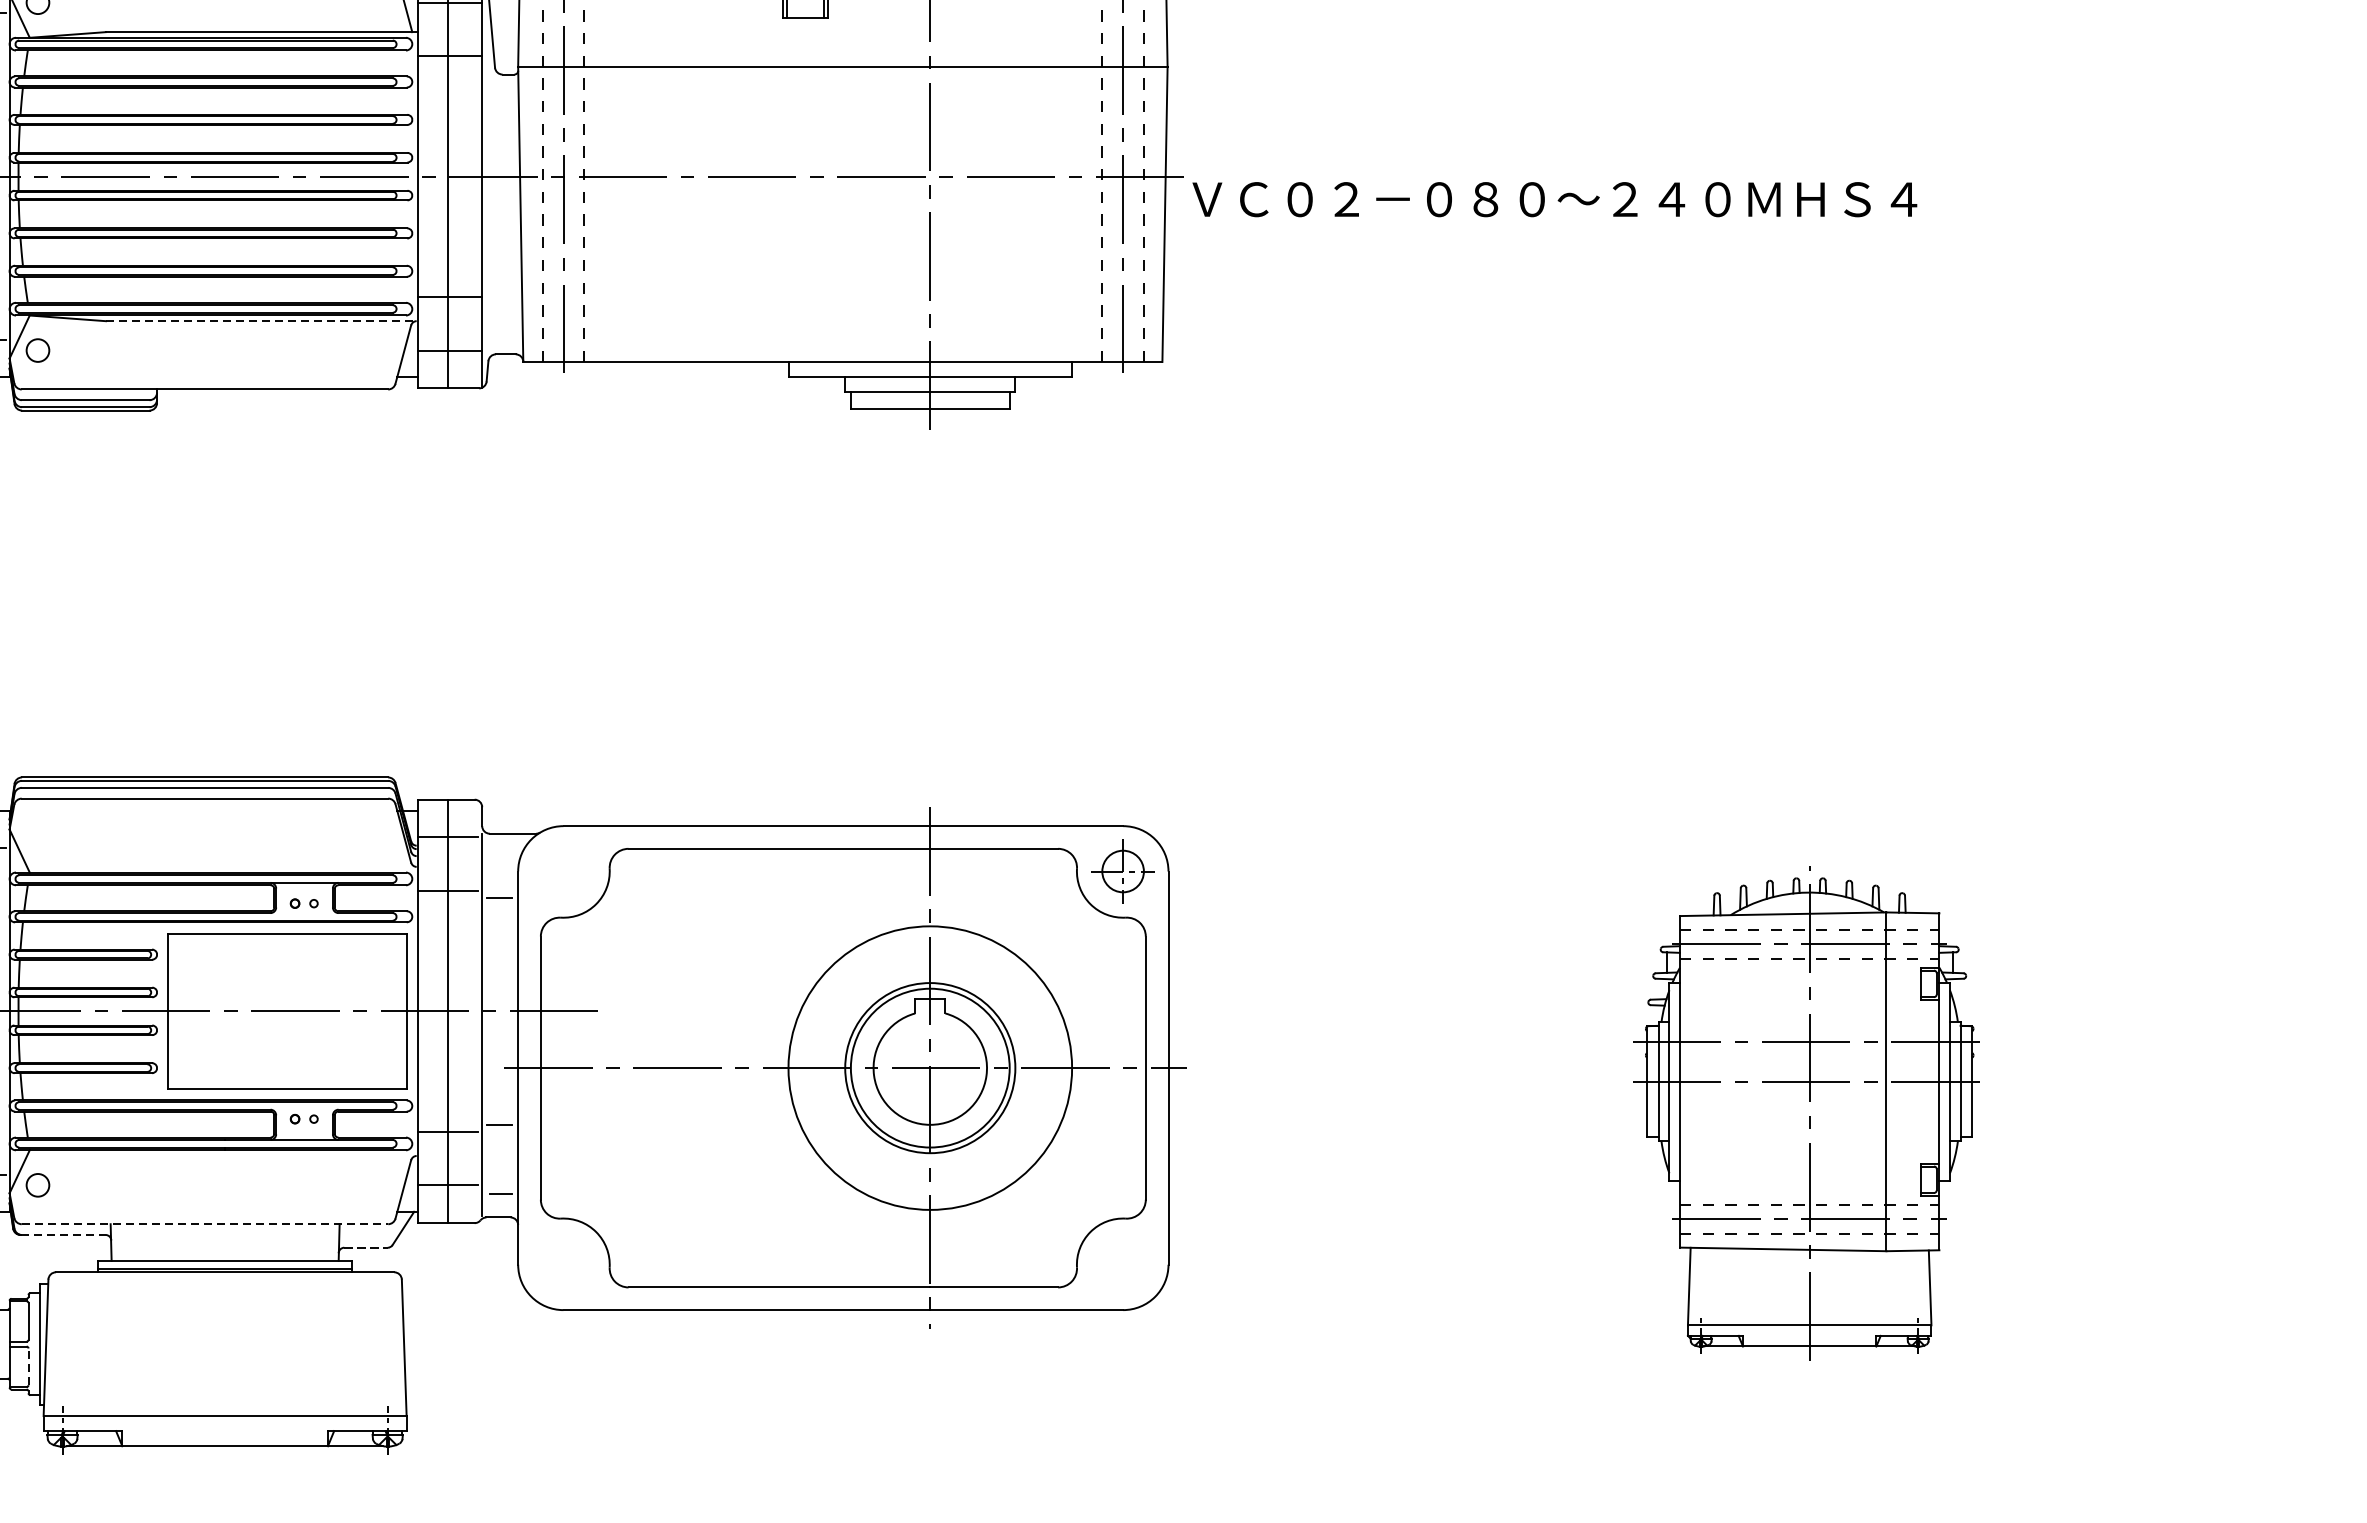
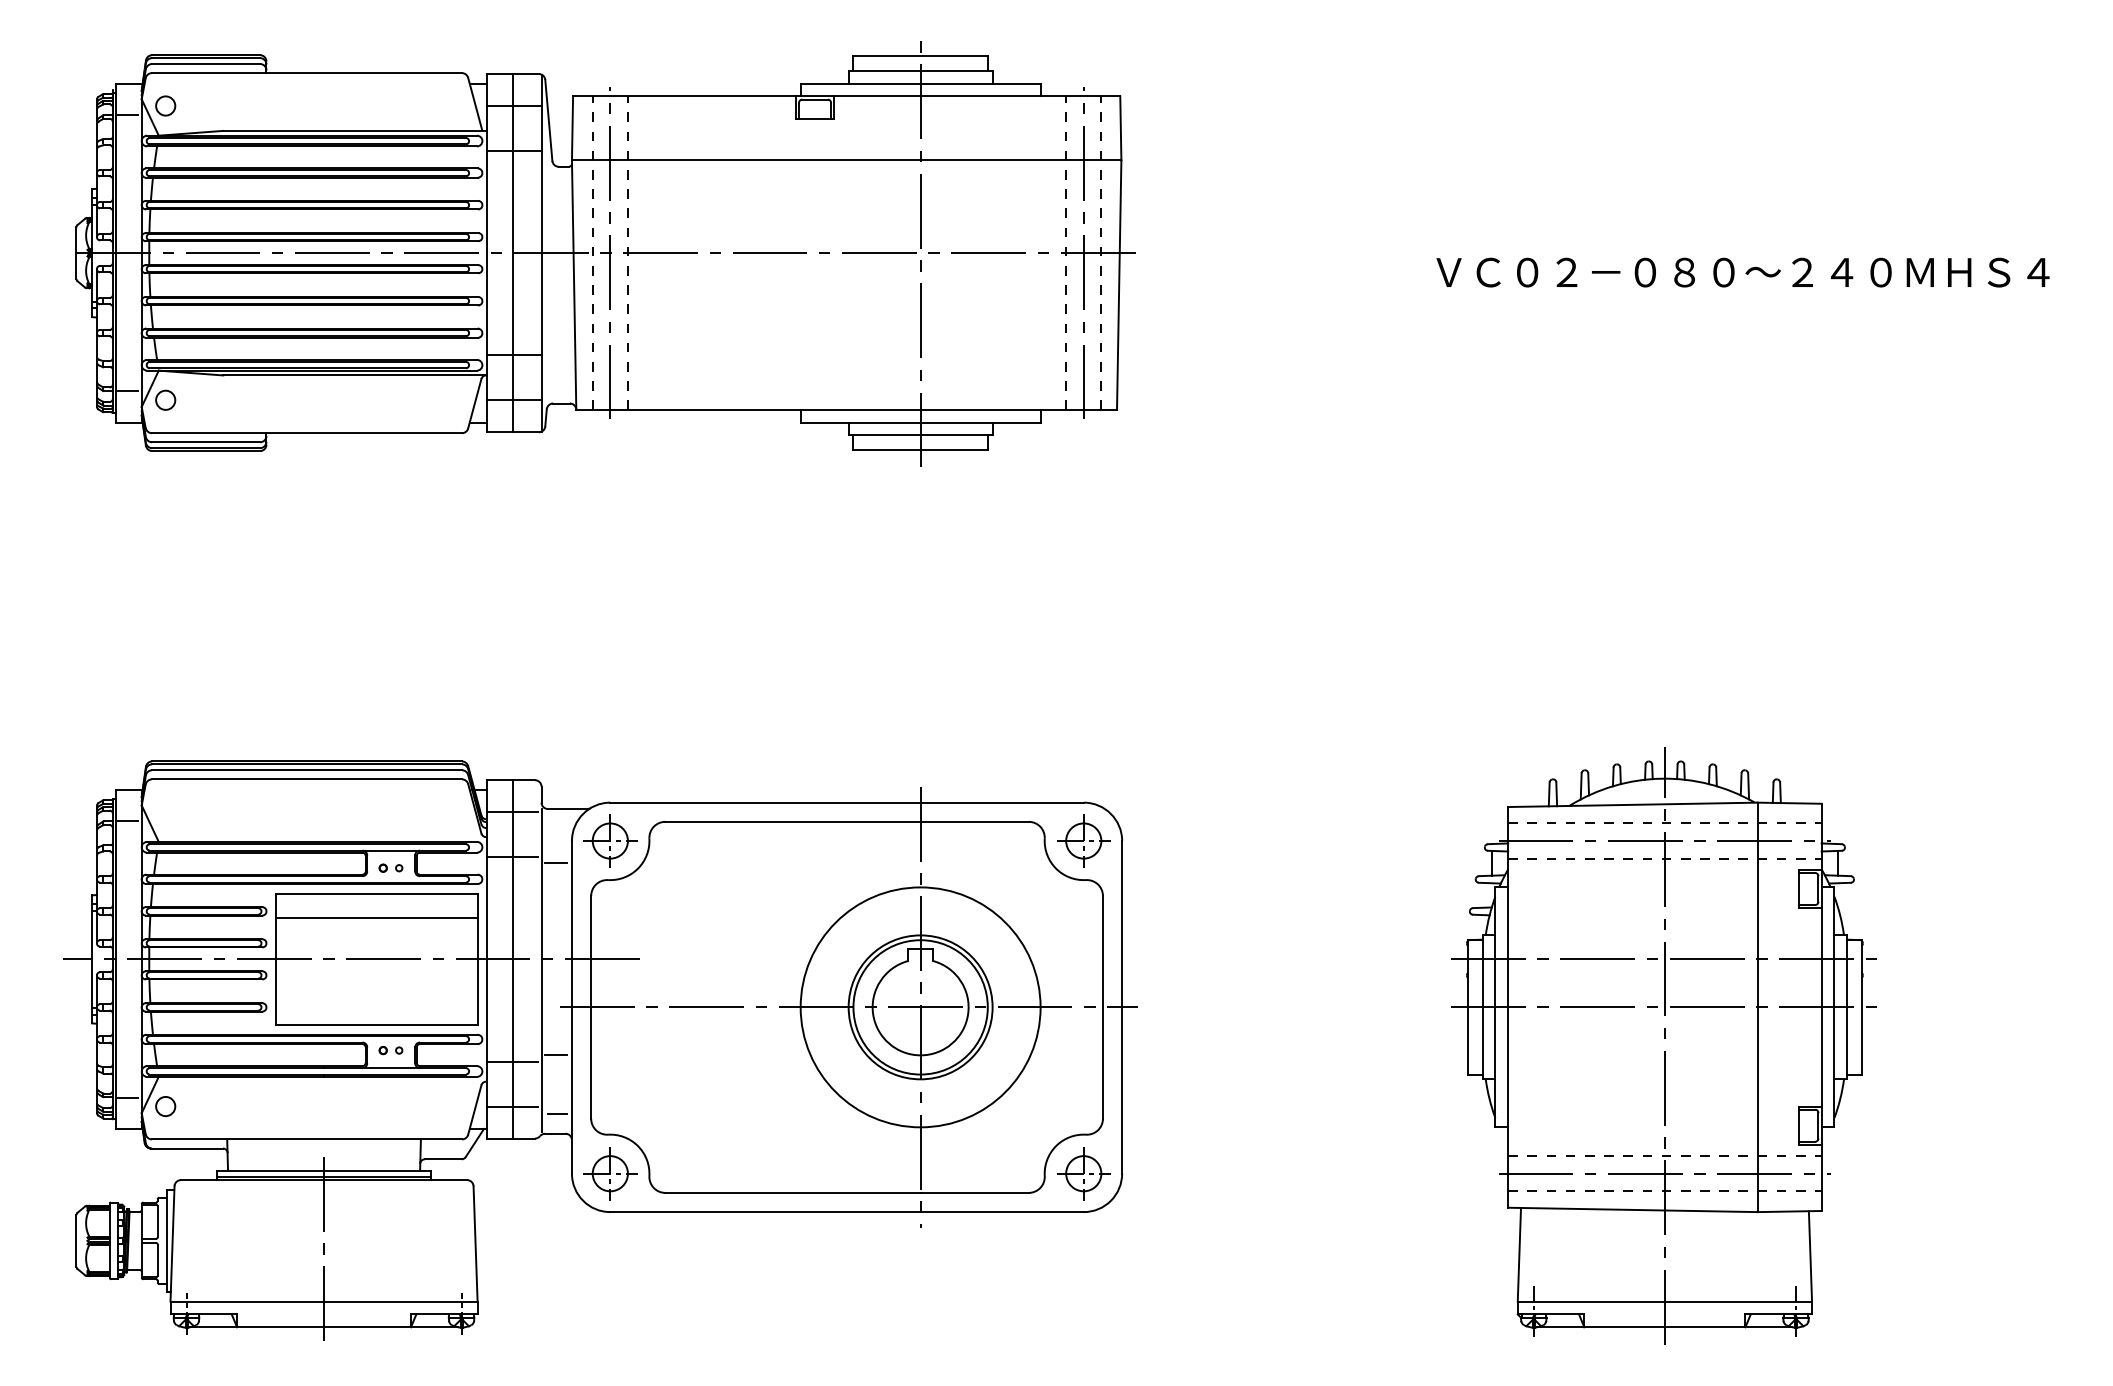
text: (1554, 199) -> (1742, 272), moved
line: (262, 321) -> (355, 375), dashed -> solid
part: (563, 870) -> (610, 840), added
line: (287, 961) -> (376, 917), added
part: (1808, 1113) -> (1663, 1045), size x1.43
line: (205, 1224) -> (307, 1139), dashed -> solid
line: (63, 1234) -> (187, 1148), dashed -> solid
line: (366, 1247) -> (443, 1159), dashed -> solid
part: (563, 1264) -> (610, 1173), added
part: (1122, 1264) -> (1083, 1173), added
line: (225, 1353) -> (324, 1248), added
line: (28, 1367) -> (157, 1260), dashed -> solid

